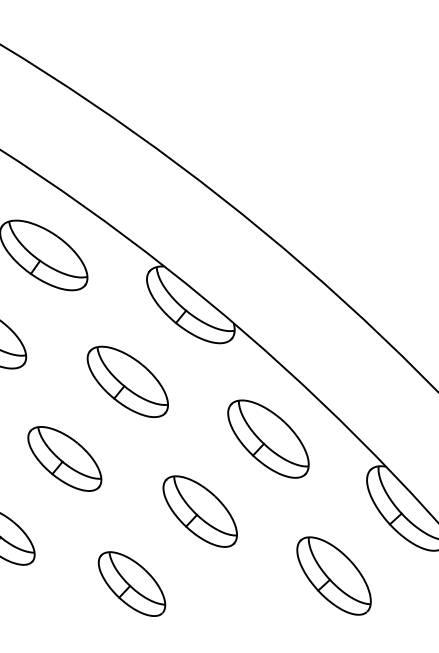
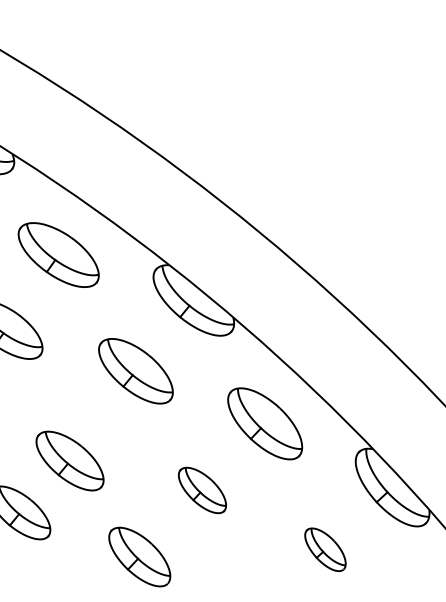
part: (64, 458) -> (69, 460), moved
part: (200, 511) -> (202, 490), size x0.7
part: (334, 575) -> (325, 549), size x0.6

